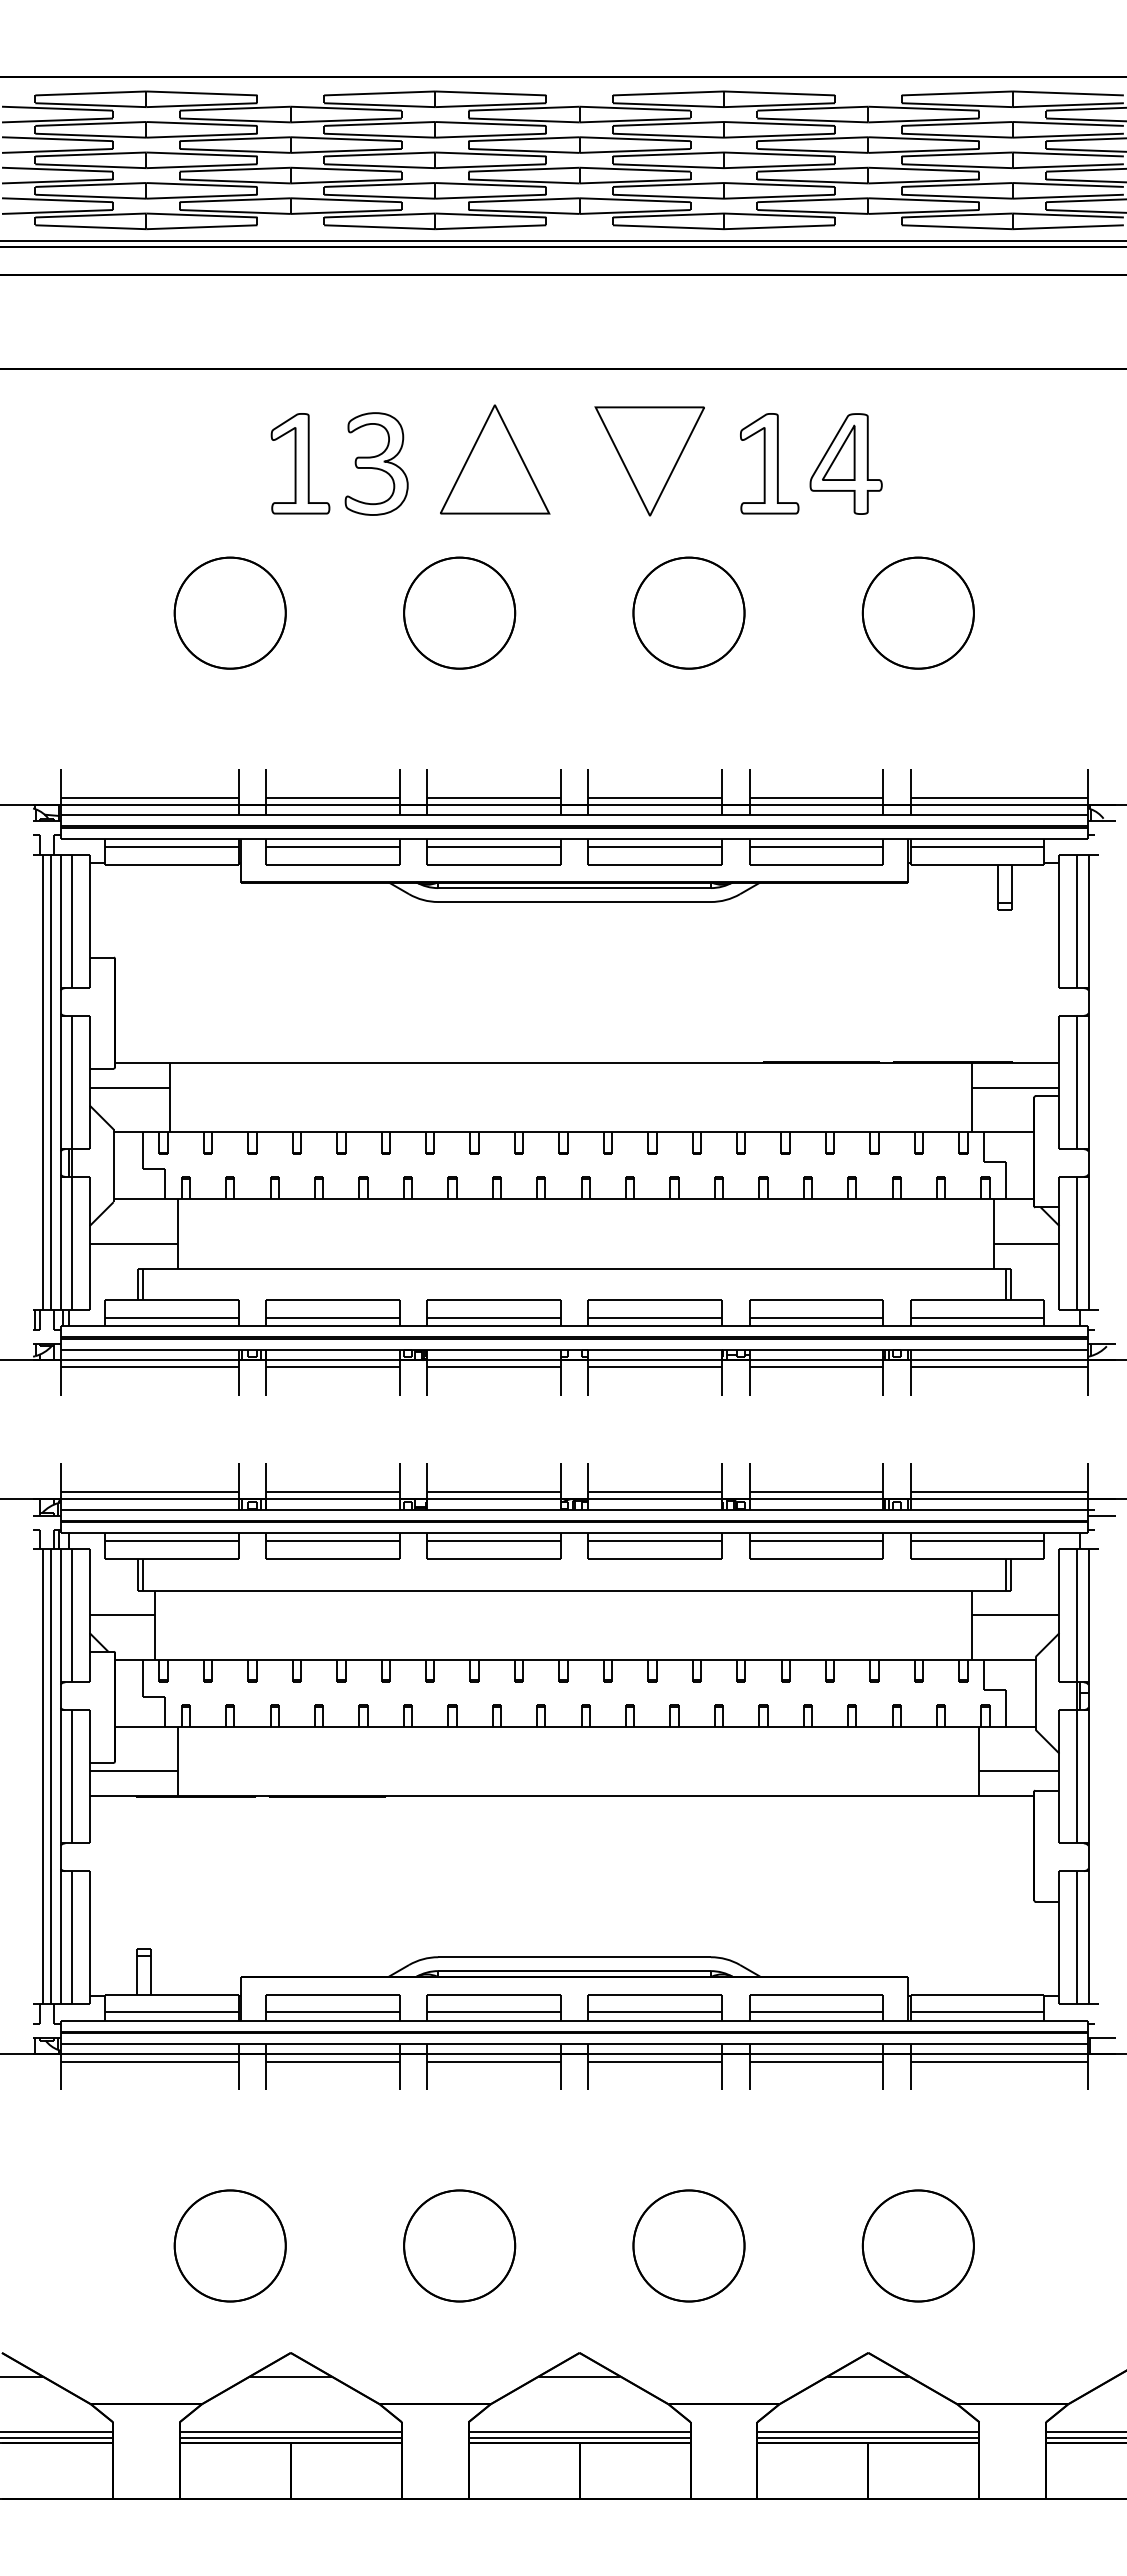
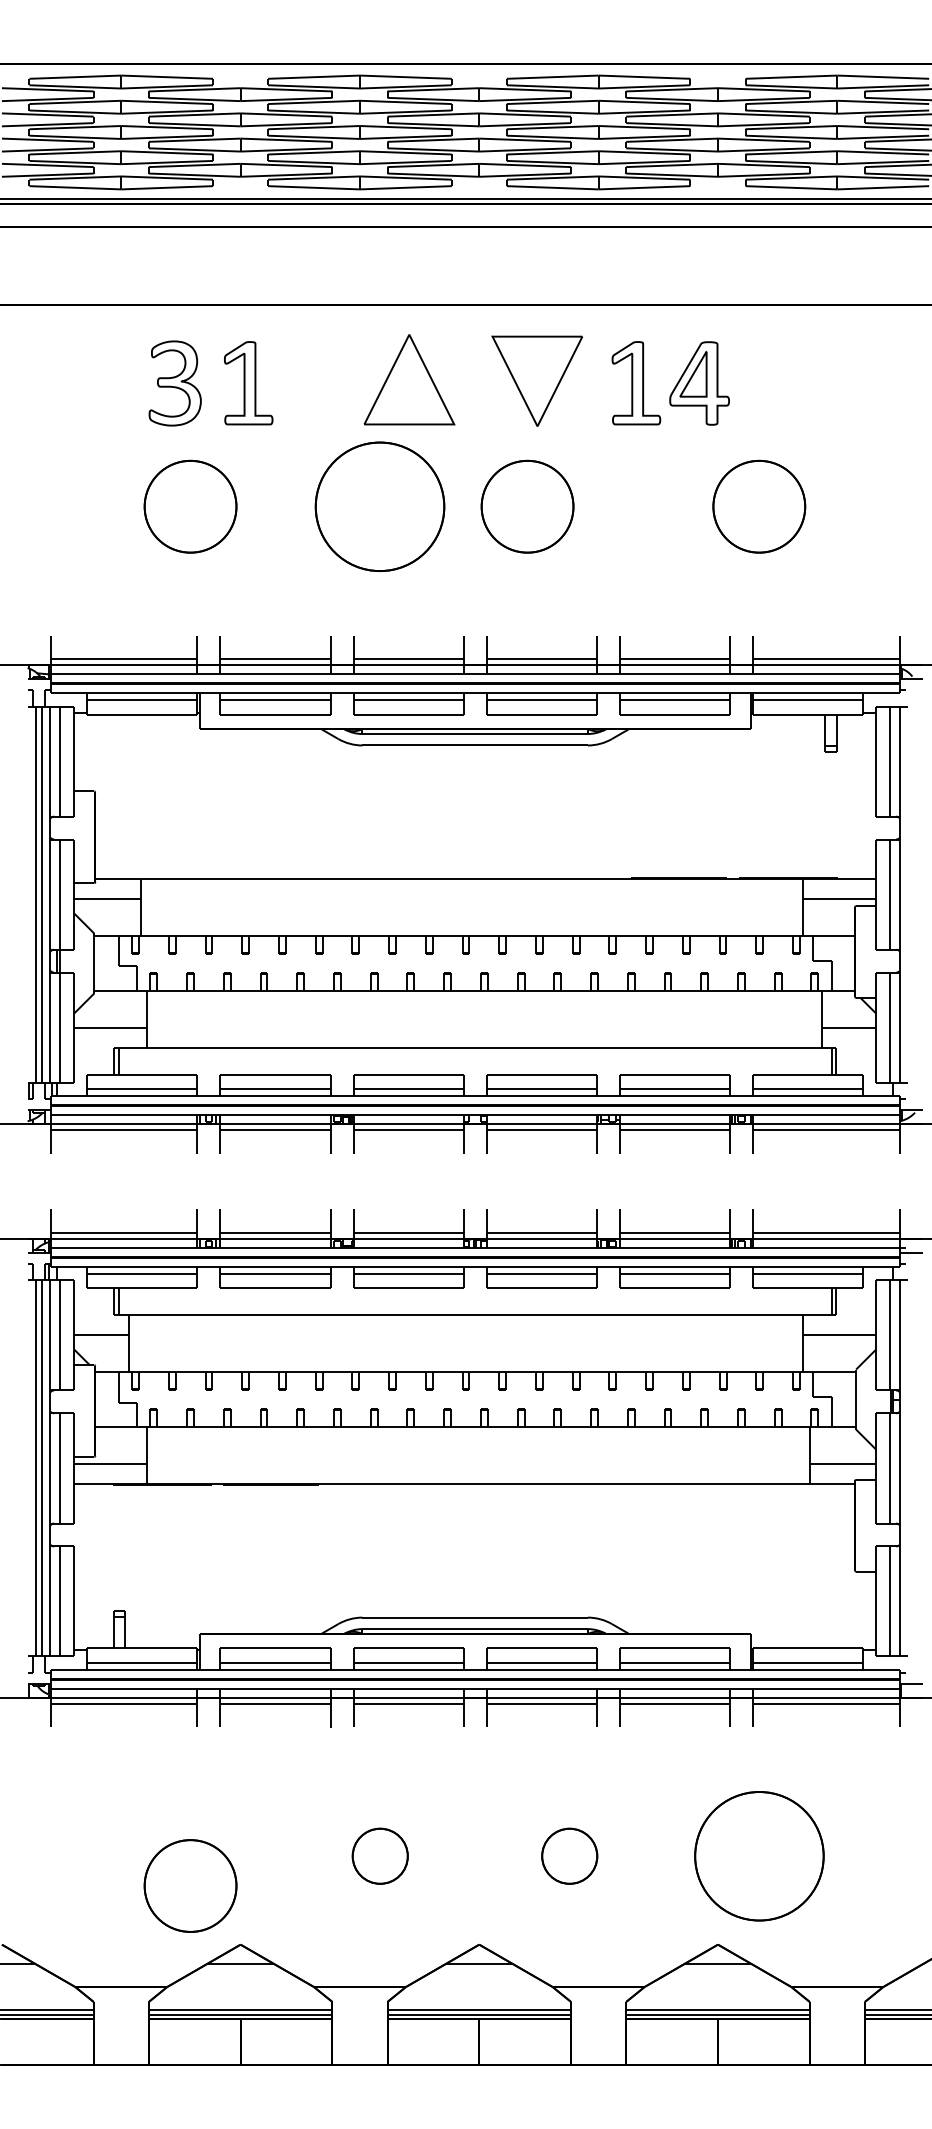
part: (376, 463) -> (175, 383), moved
part: (459, 612) -> (380, 506), size x1.4
part: (688, 612) -> (527, 506), moved
part: (229, 2245) -> (189, 1885), moved
part: (459, 2245) -> (380, 1855), size x0.6
part: (688, 2245) -> (569, 1855), size x0.6
part: (917, 2245) -> (758, 1855), size x1.4

